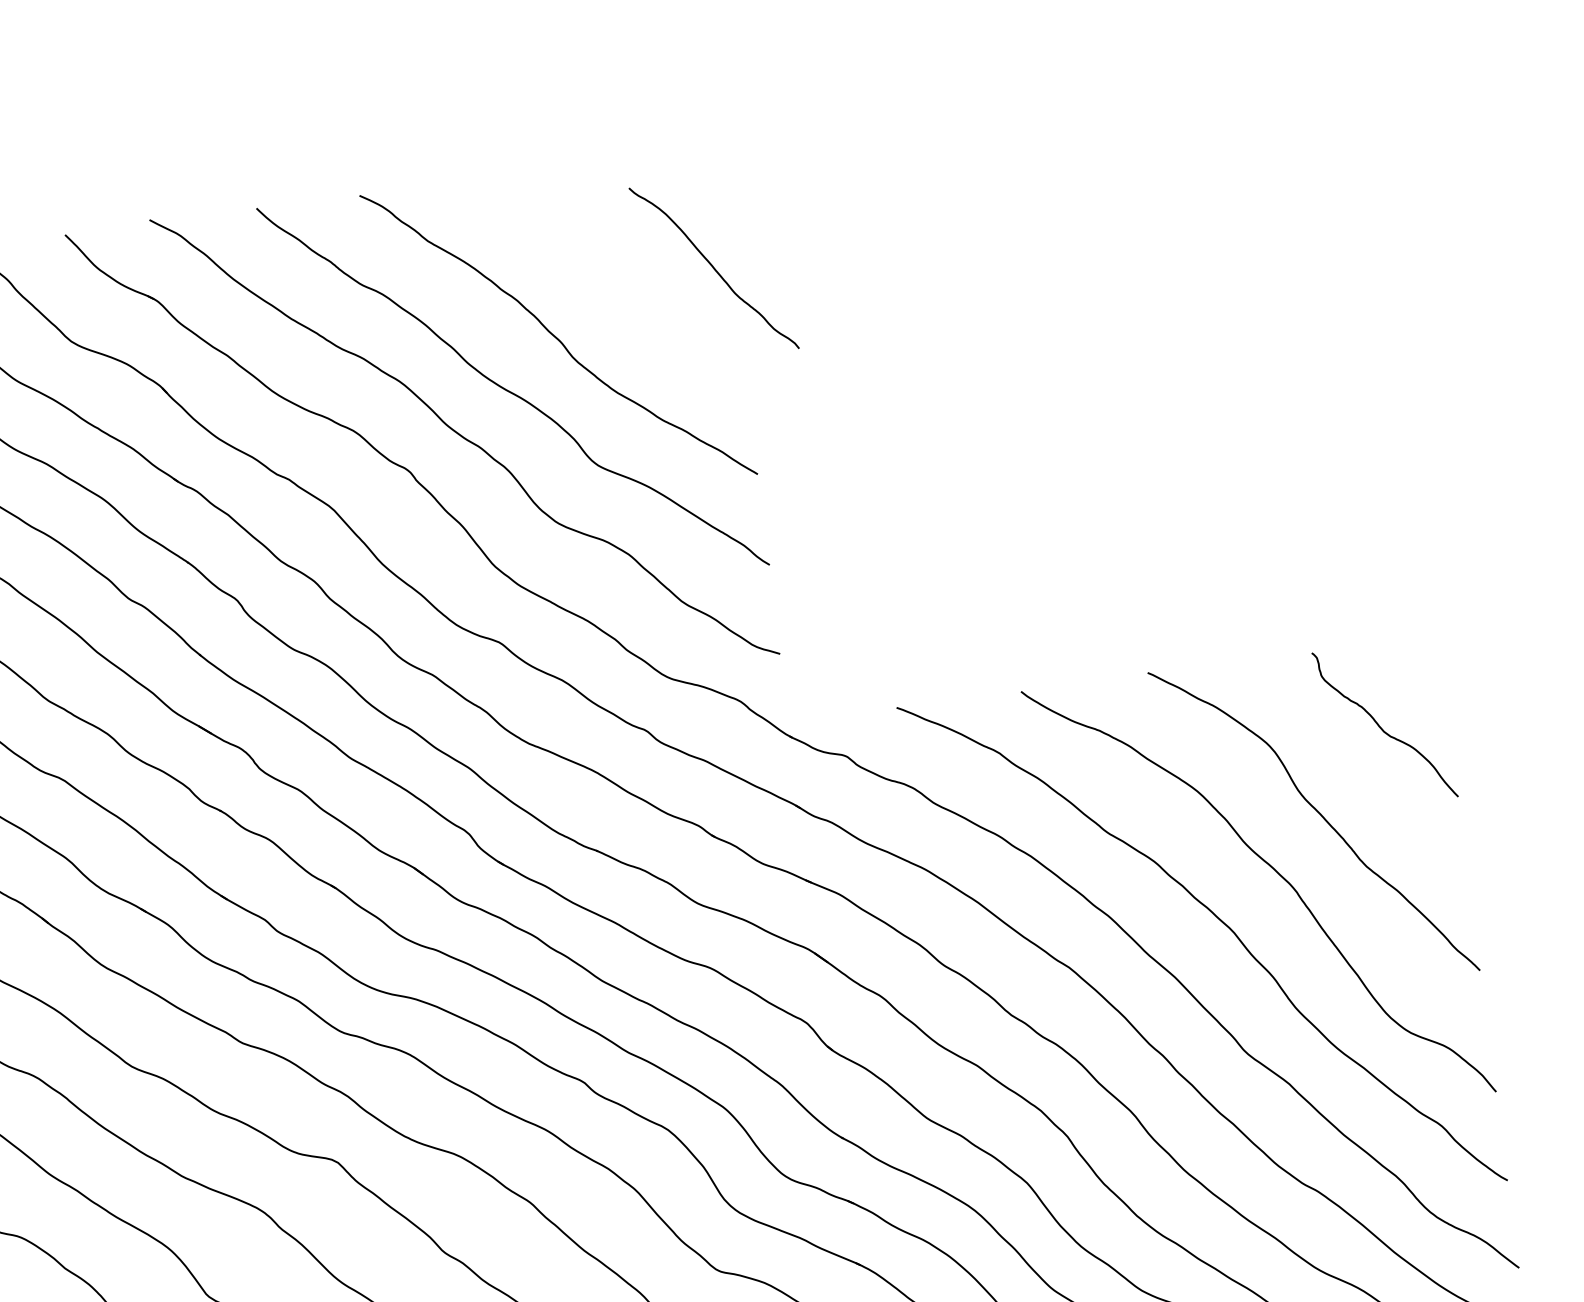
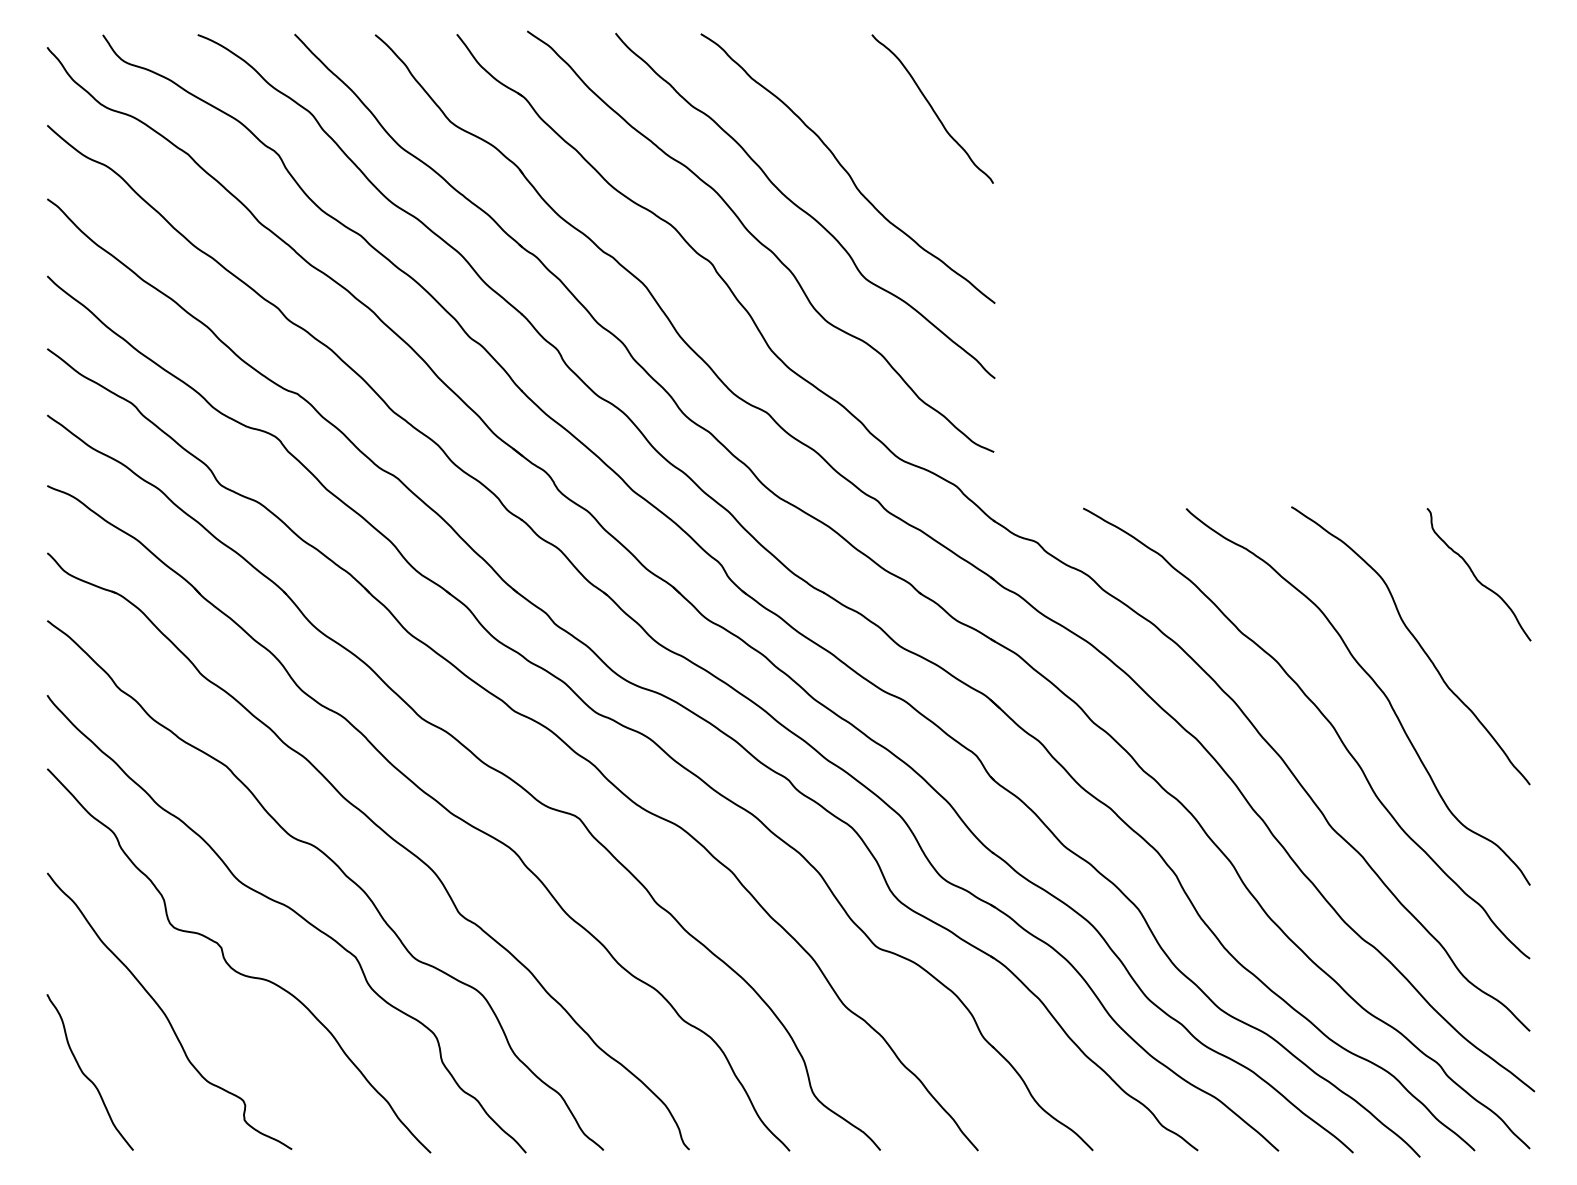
curve: (713, 267) -> (932, 108), moved

